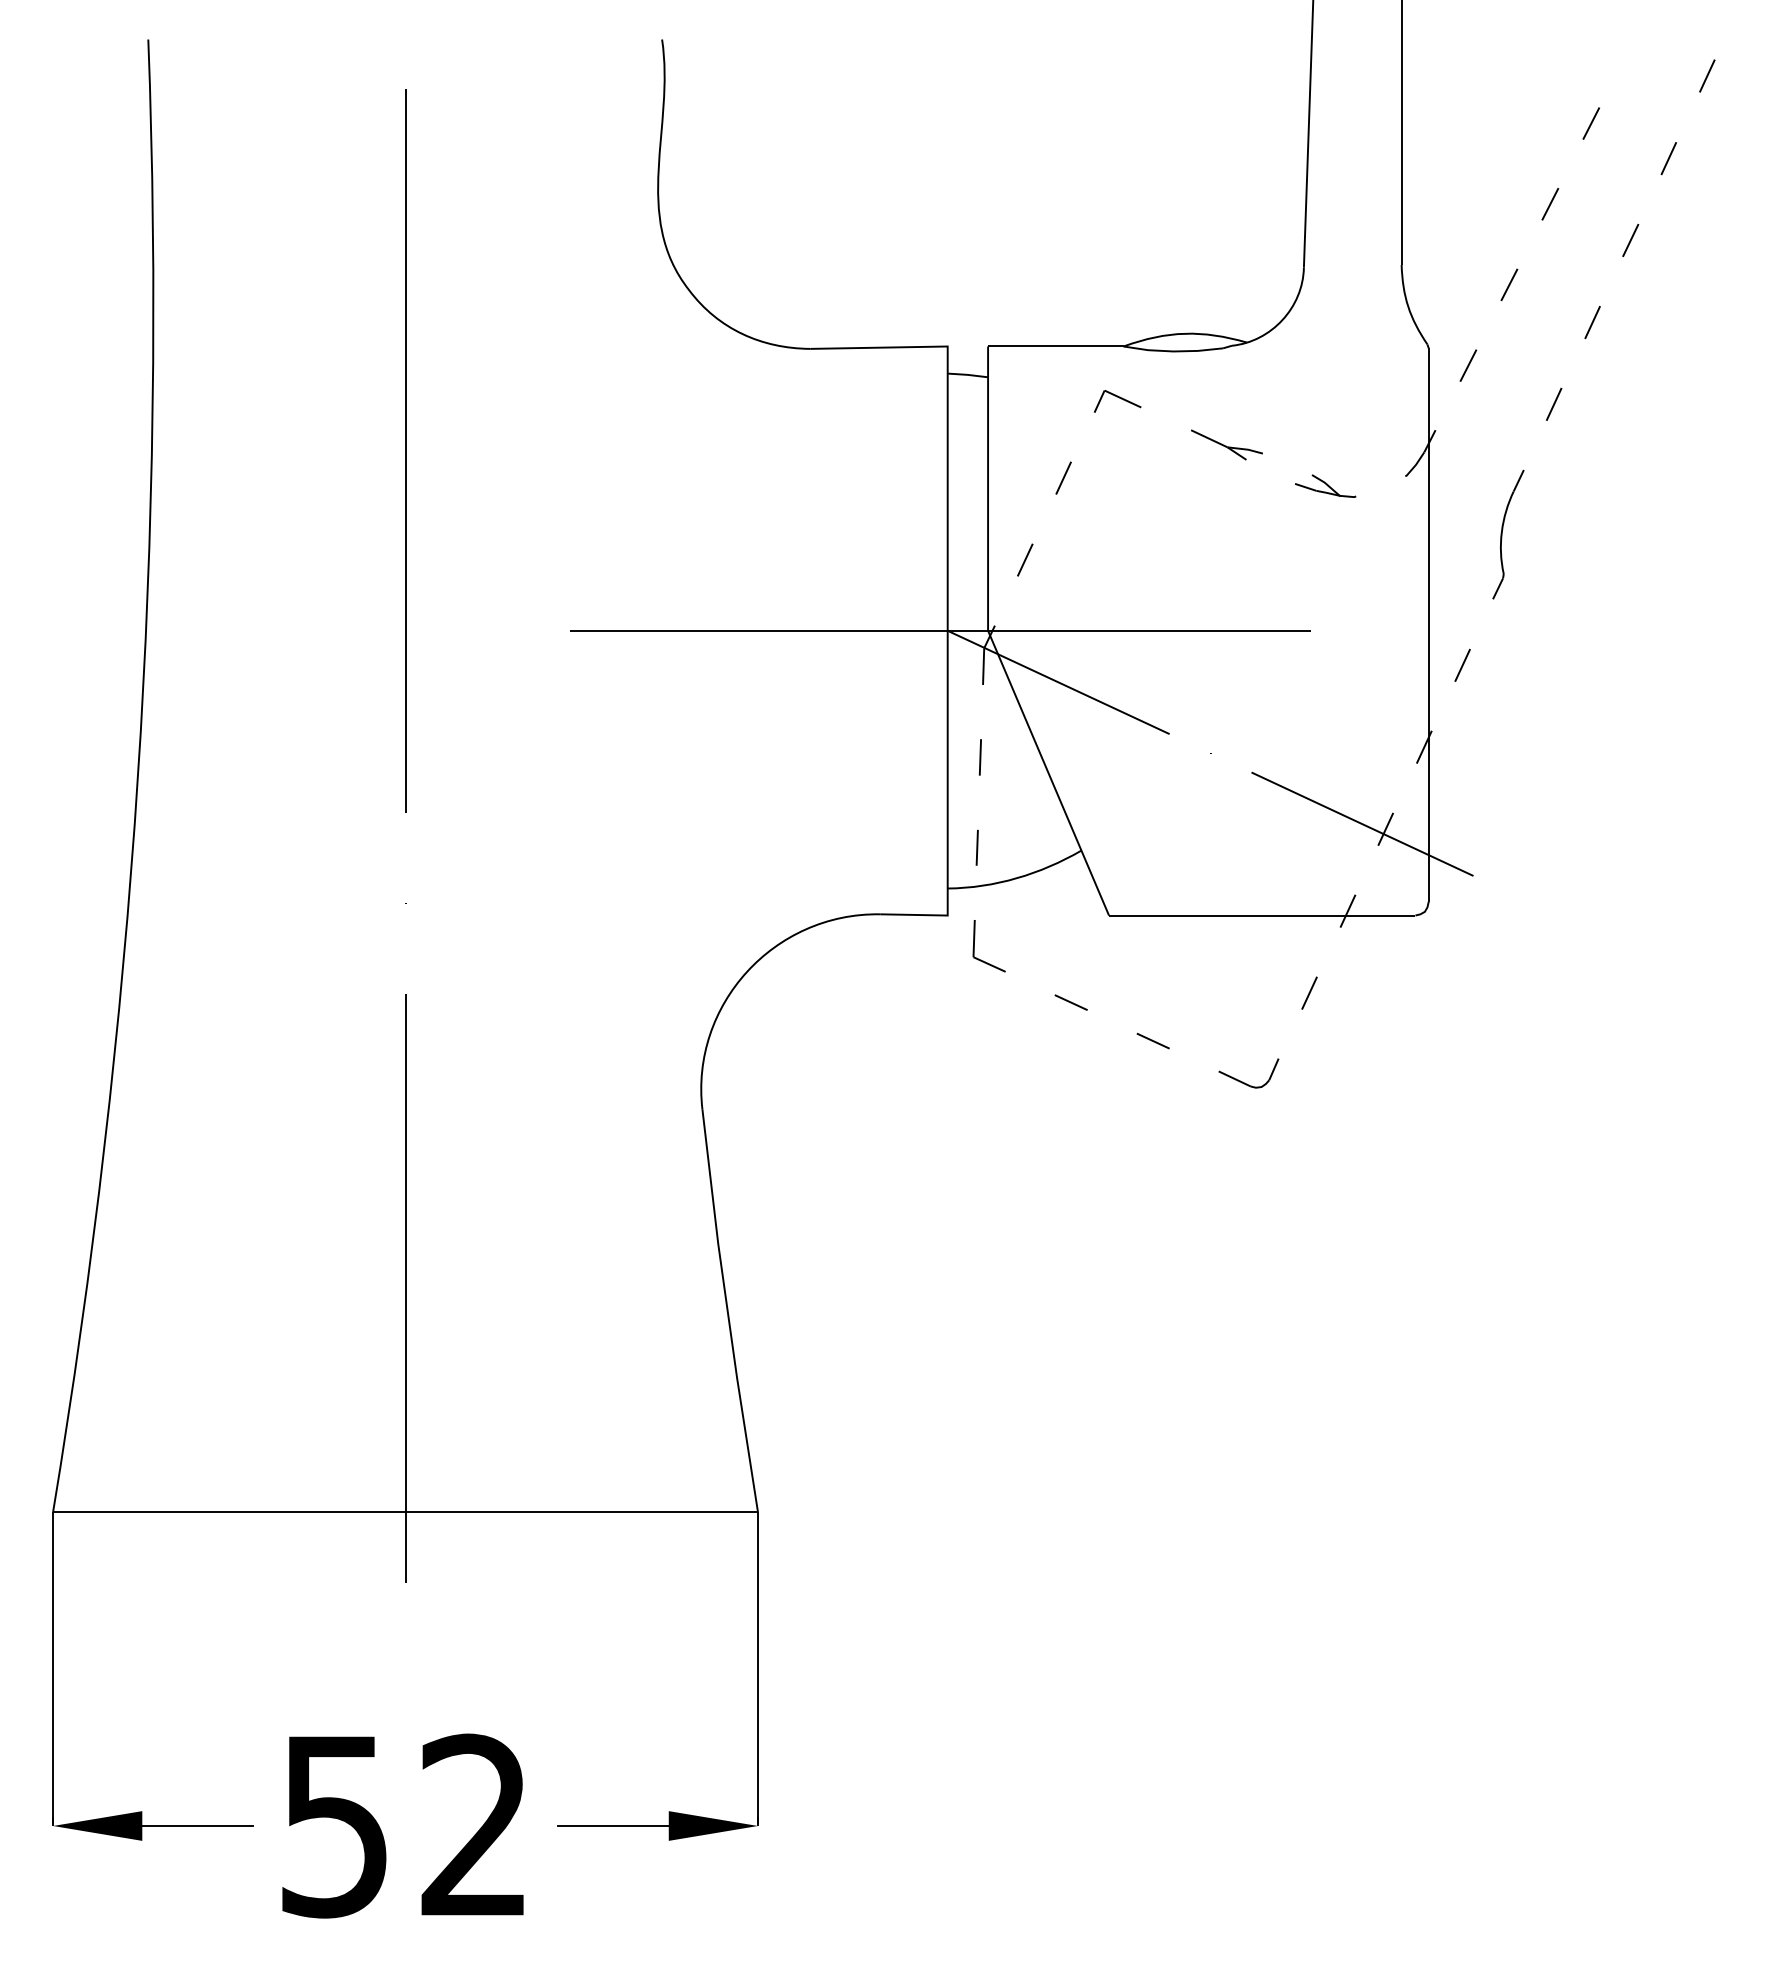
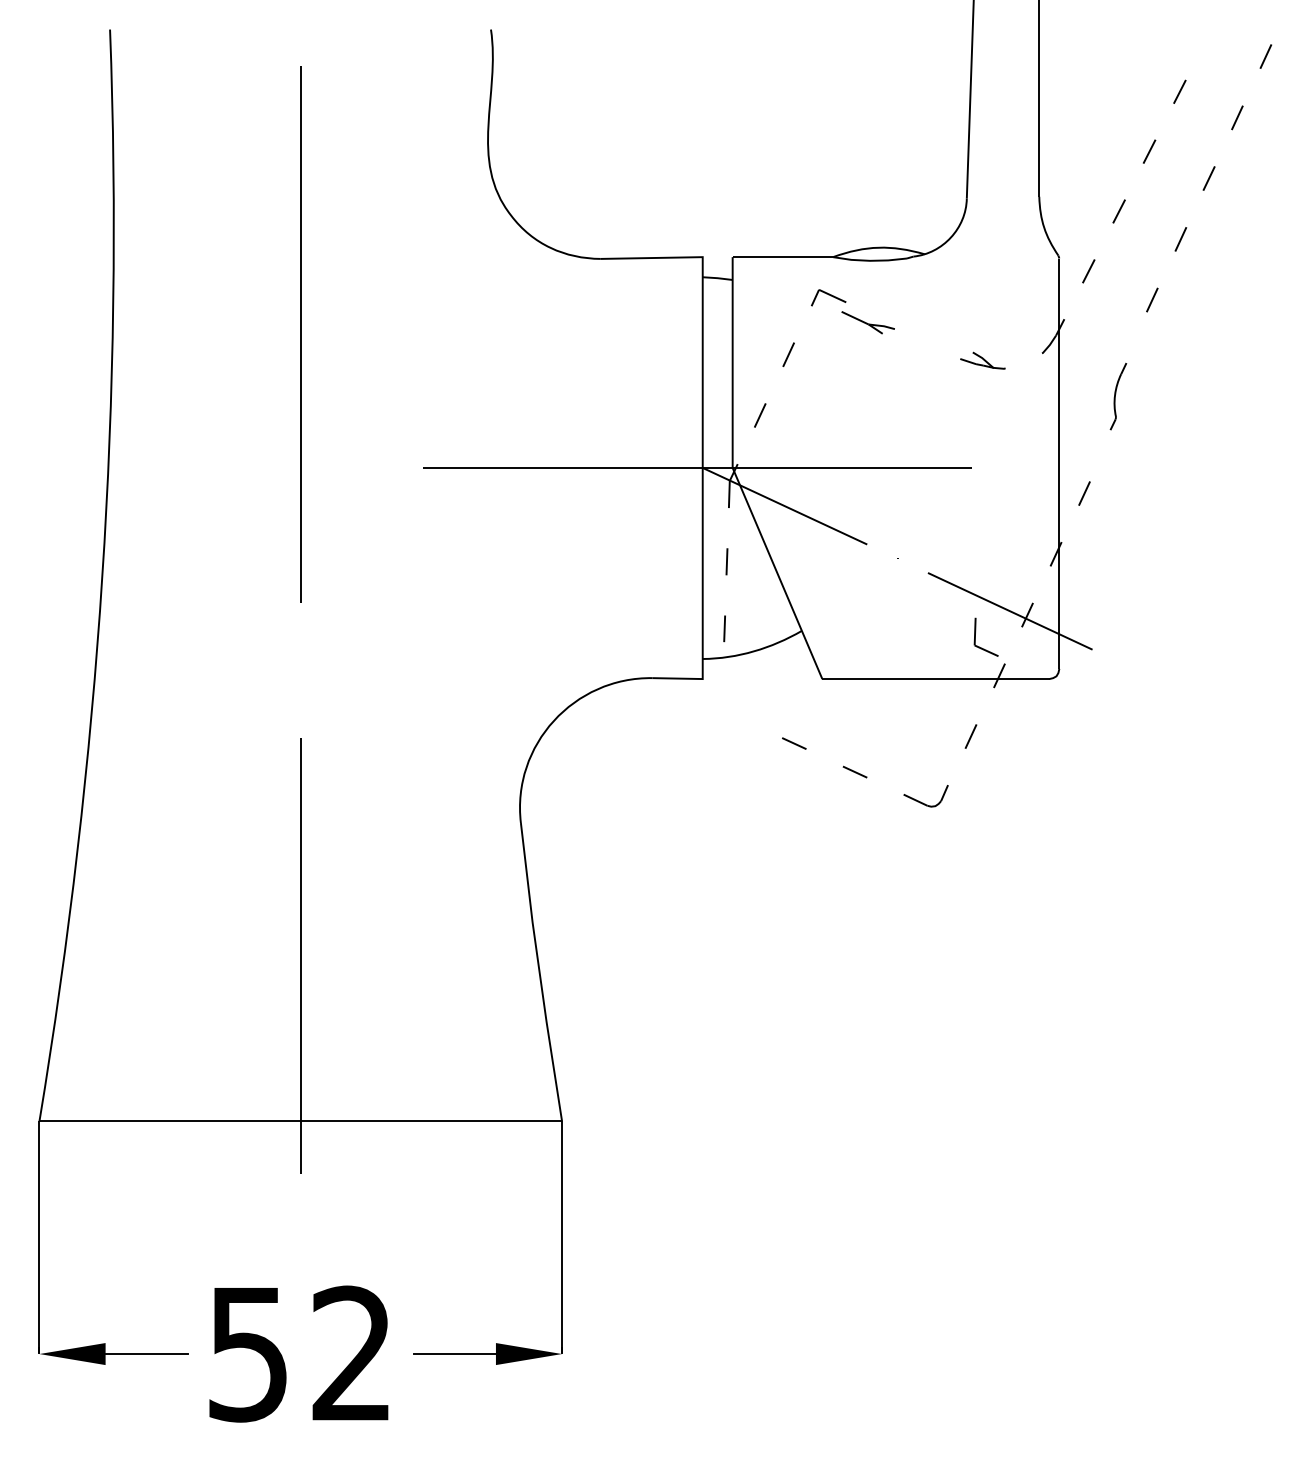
part: (1226, 444) -> (867, 322), moved
part: (1508, 534) -> (1118, 396), size x0.7
part: (974, 946) -> (975, 637), moved

